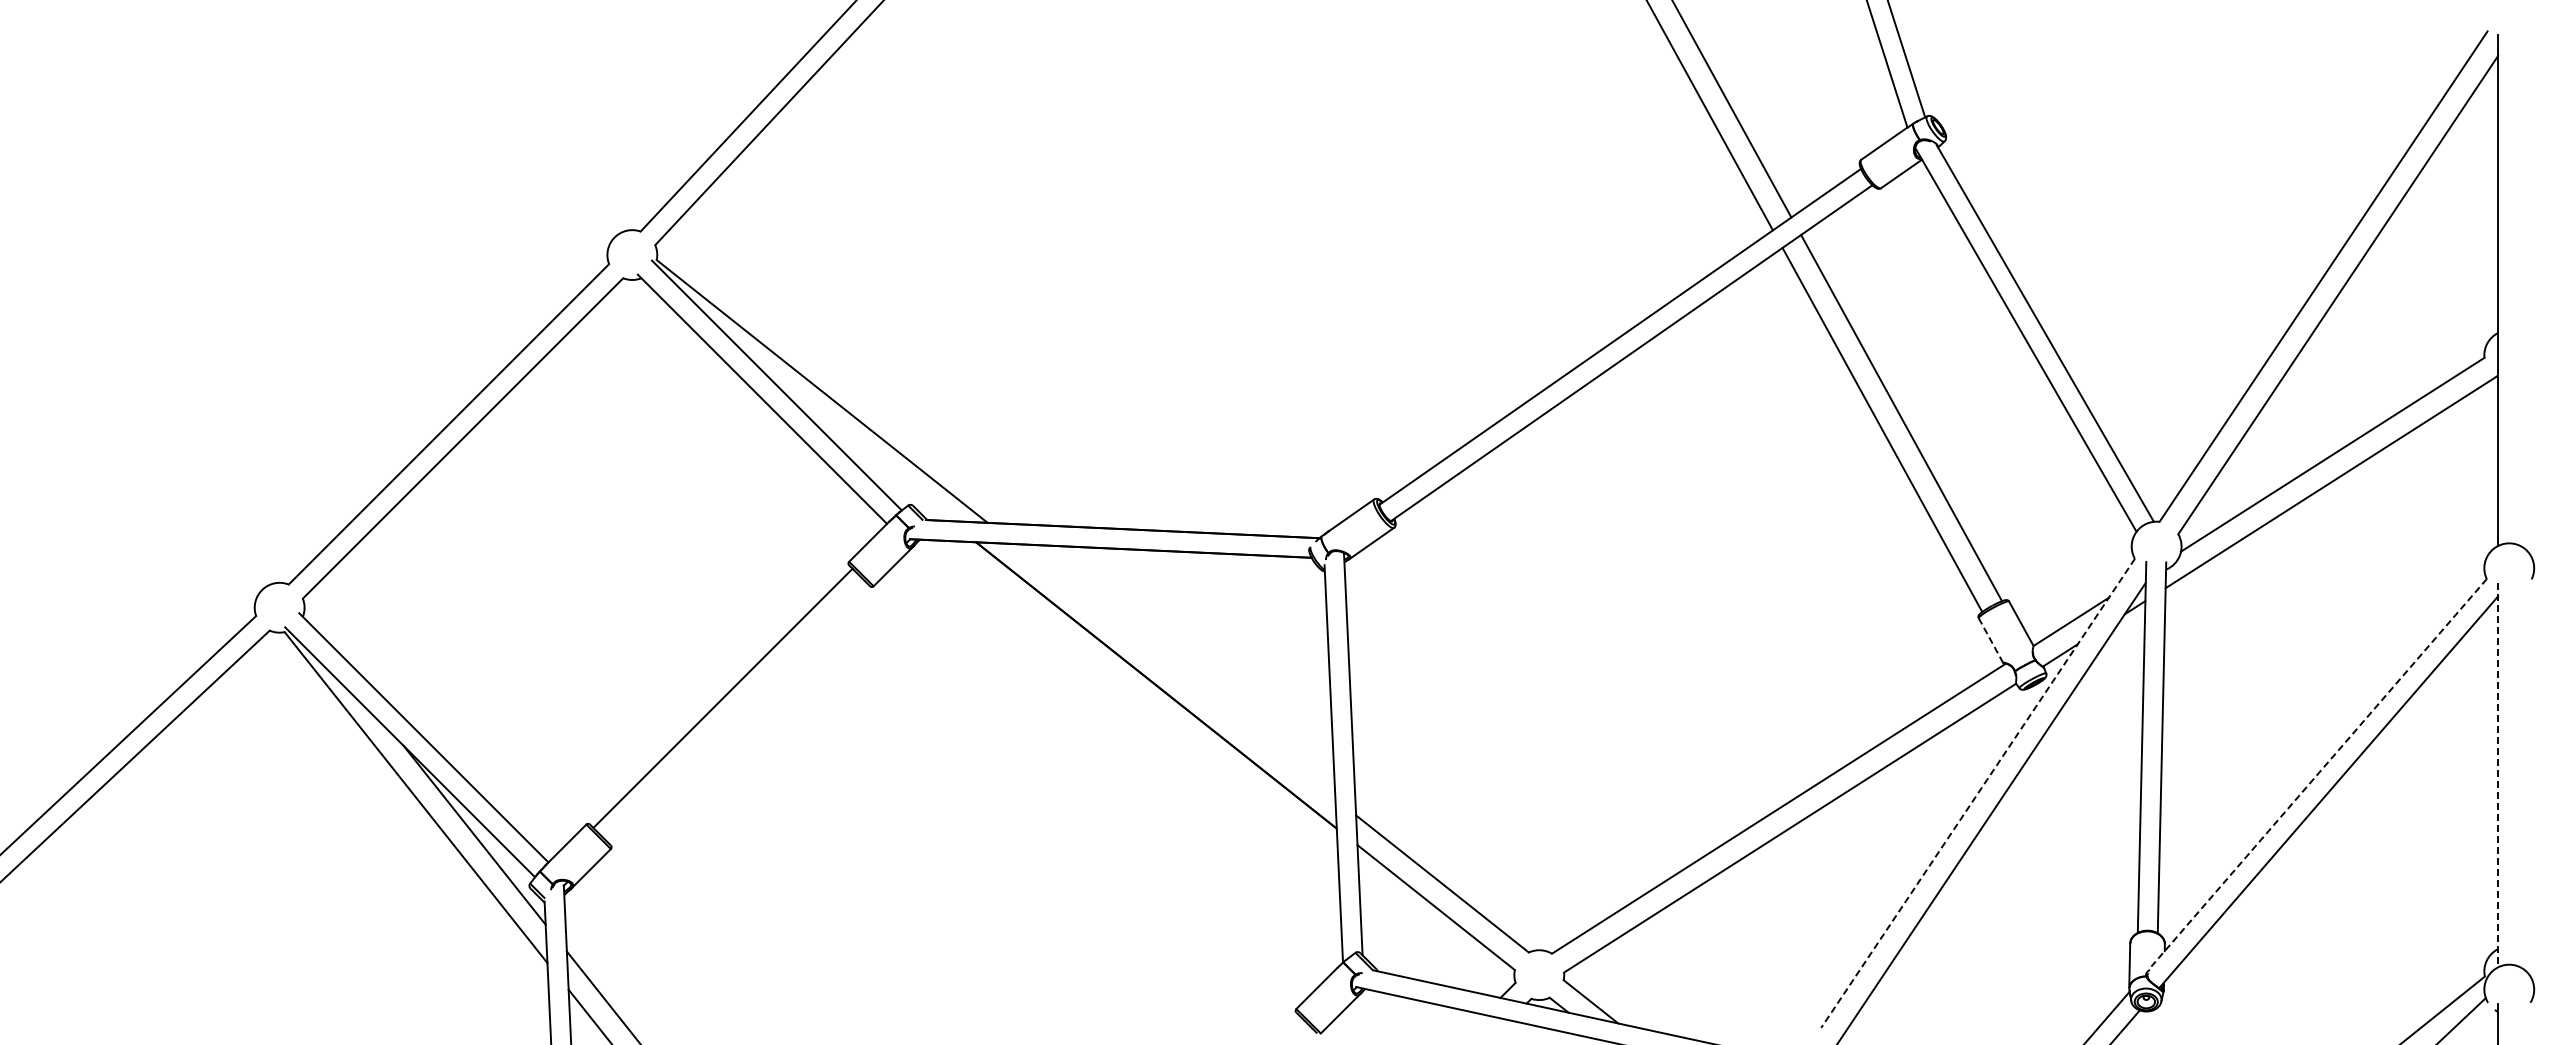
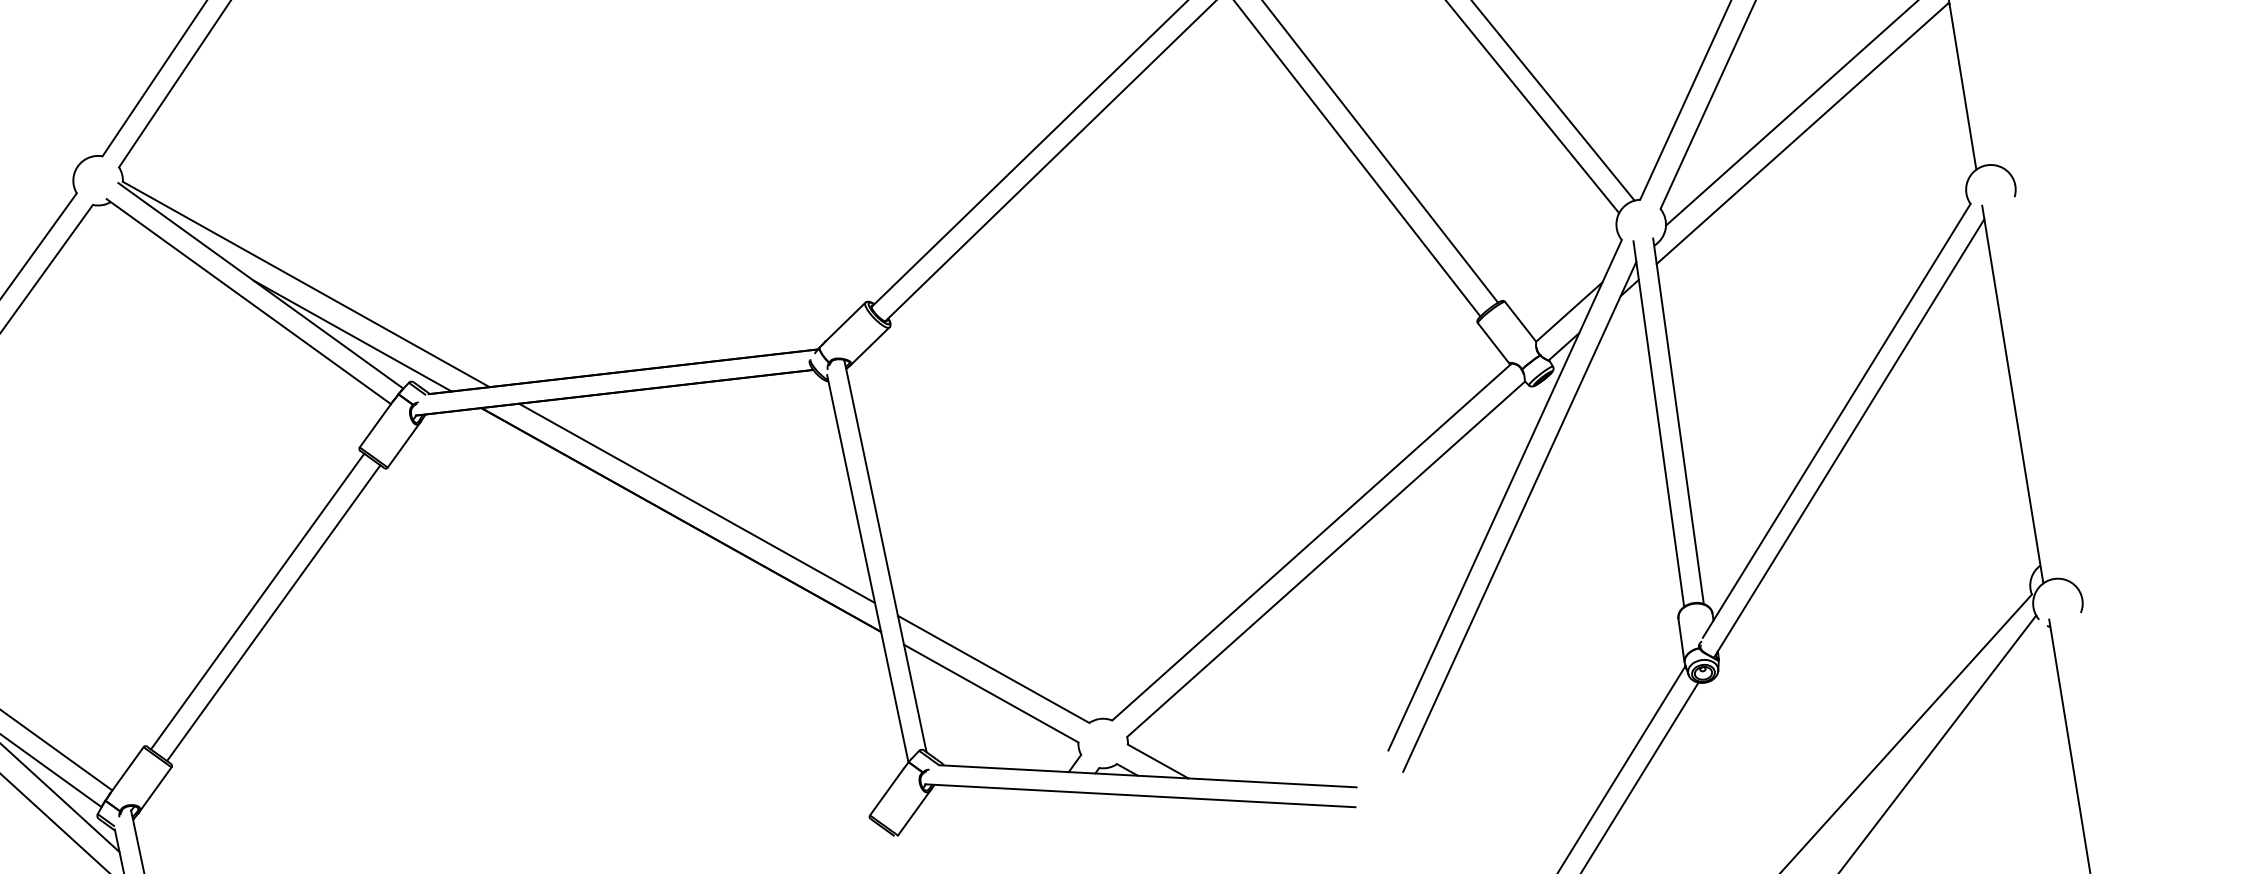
line: (859, 450) -> (352, 336), added
line: (1990, 640) -> (1493, 343), dashed -> solid
line: (1174, 671) -> (696, 503), added
line: (736, 712) -> (273, 613), added
line: (2318, 773) -> (1836, 421), dashed -> solid
line: (2498, 775) -> (2013, 394), dashed -> solid
line: (1977, 793) -> (1504, 495), dashed -> solid

